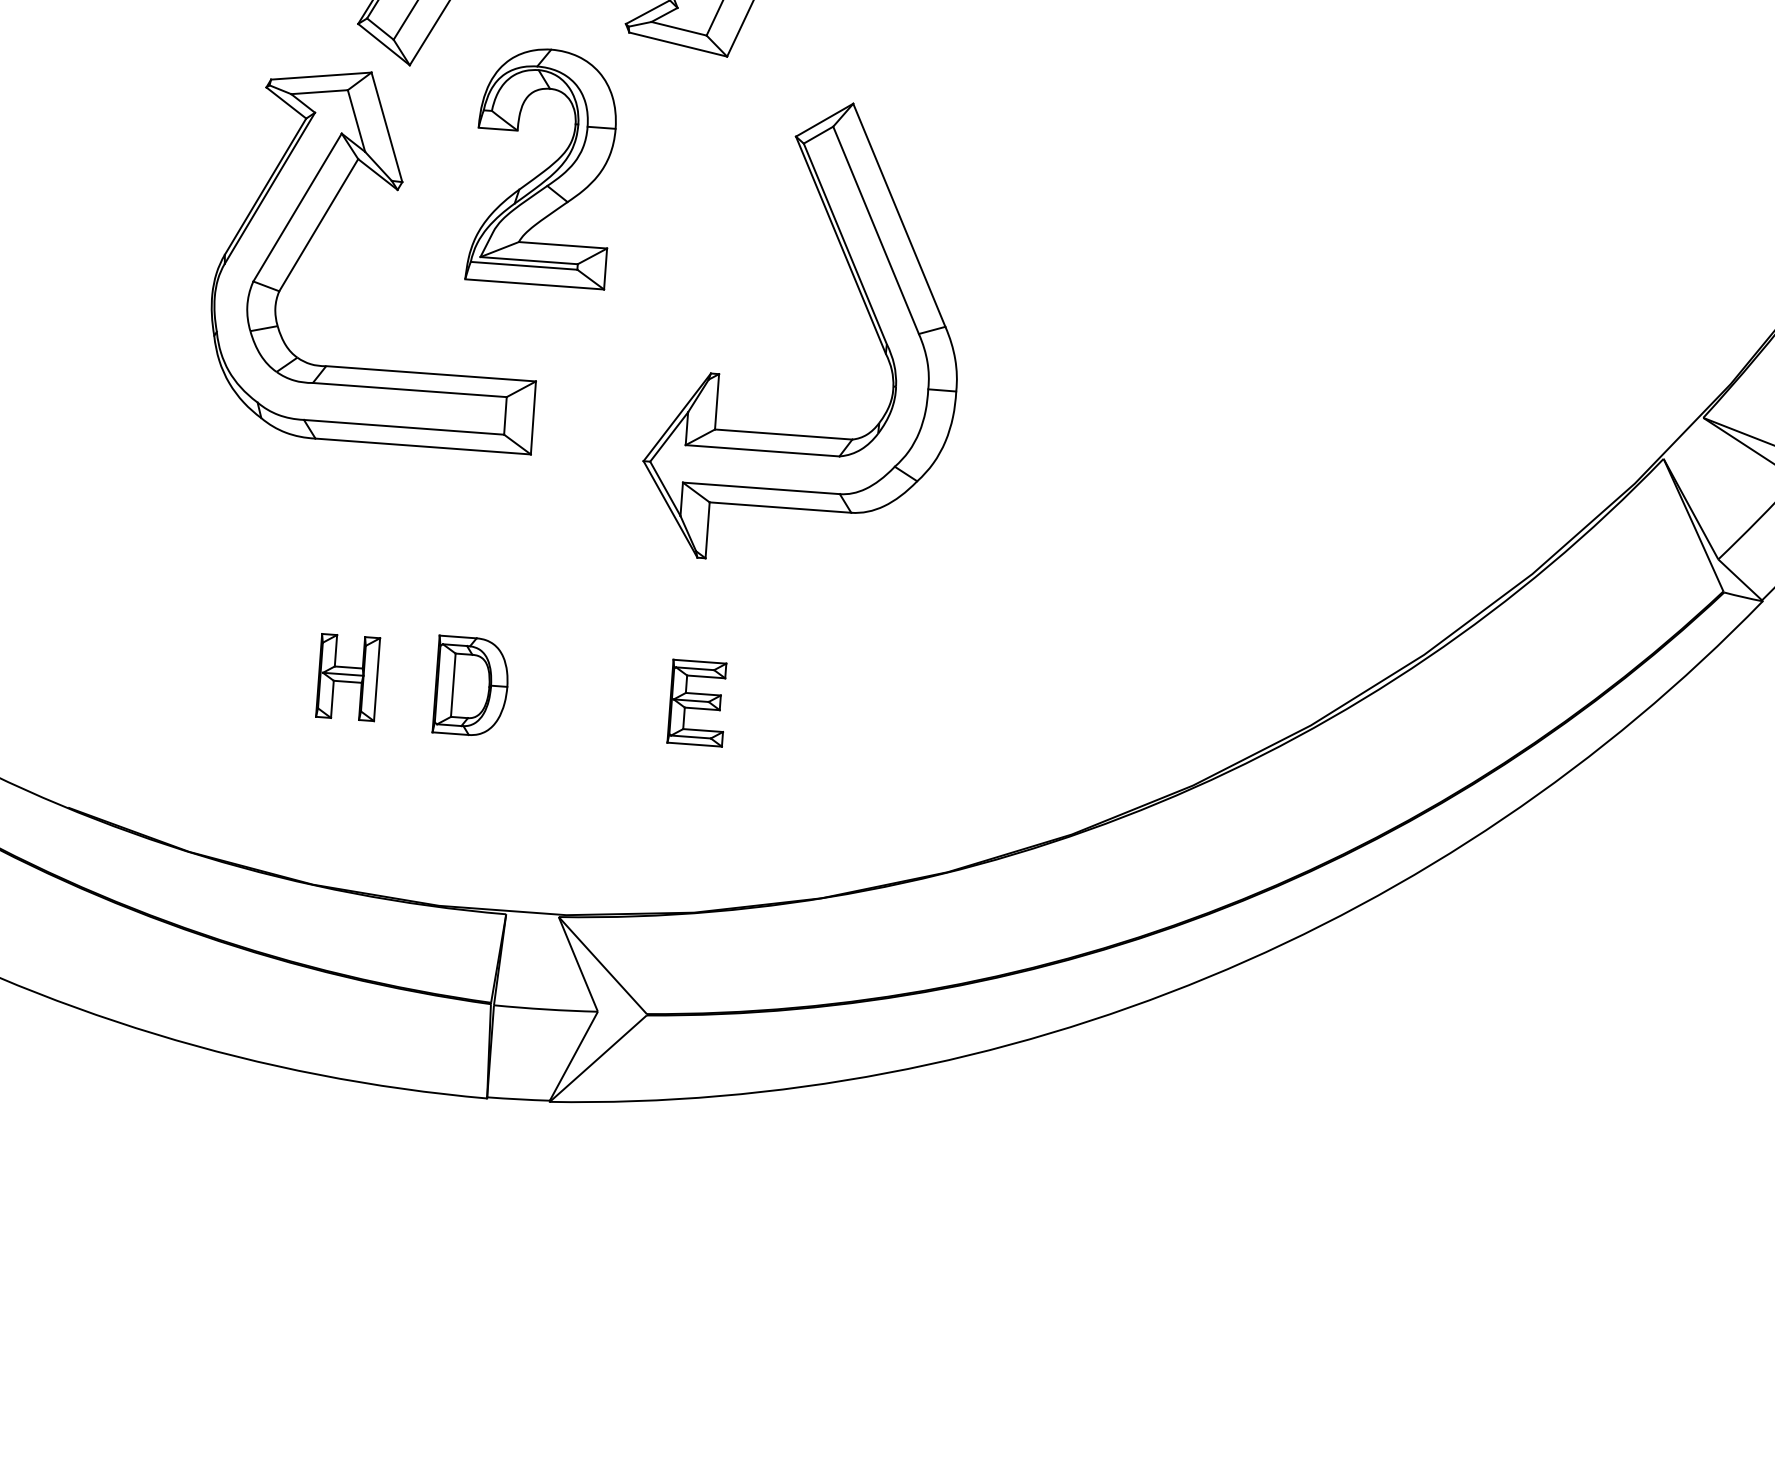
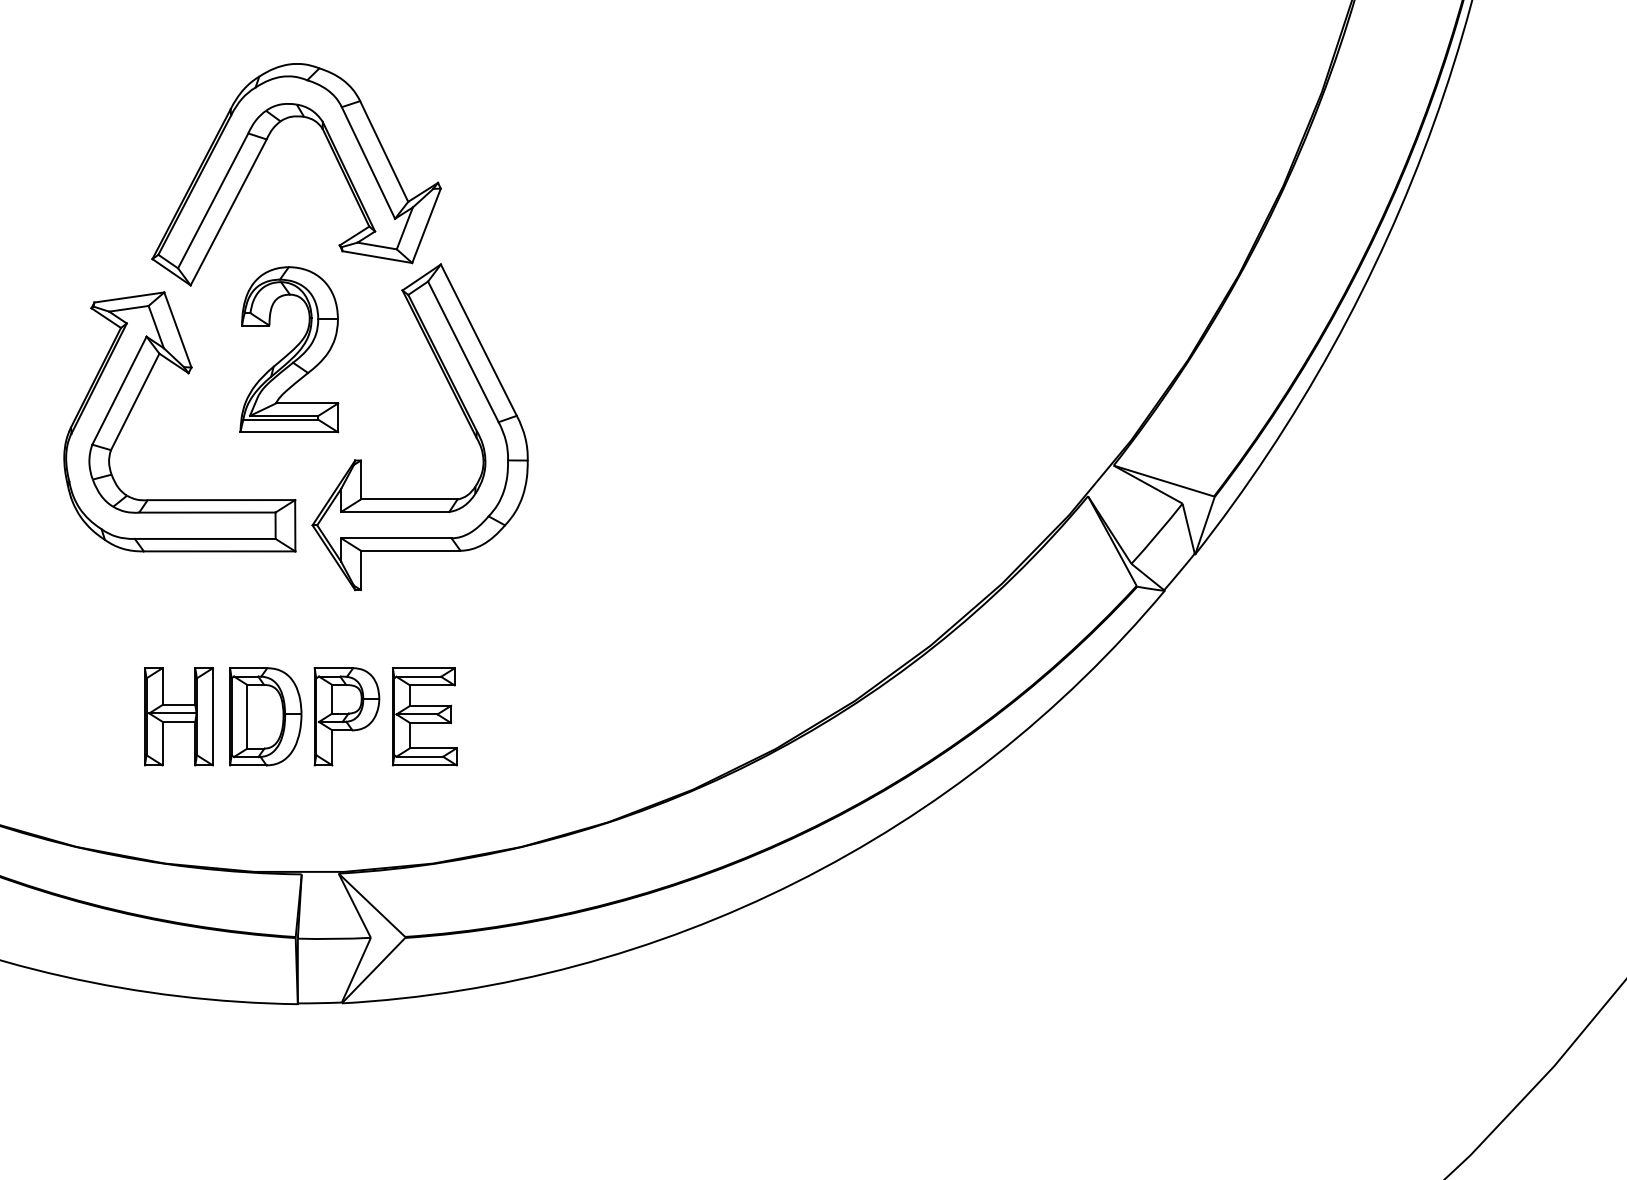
part: (864, 307) -> (459, 406), moved
part: (347, 676) -> (178, 716), size x1.67
part: (471, 686) -> (265, 716), size x1.43
part: (586, 694) -> (346, 716), added
part: (697, 702) -> (424, 716), size x1.67

